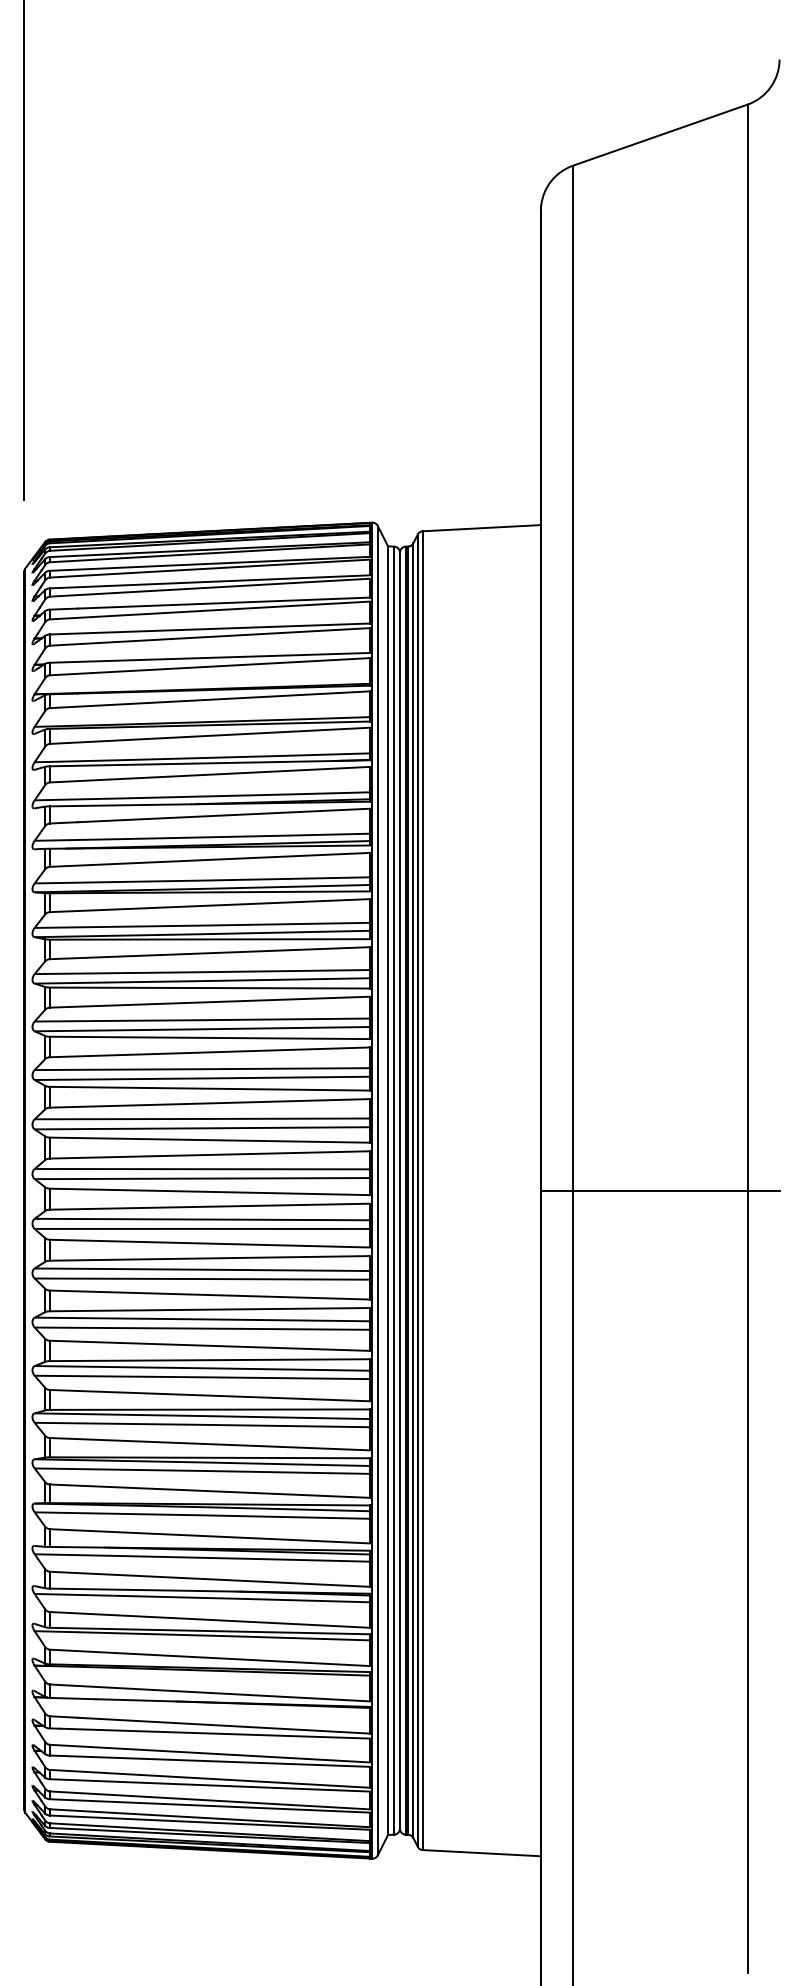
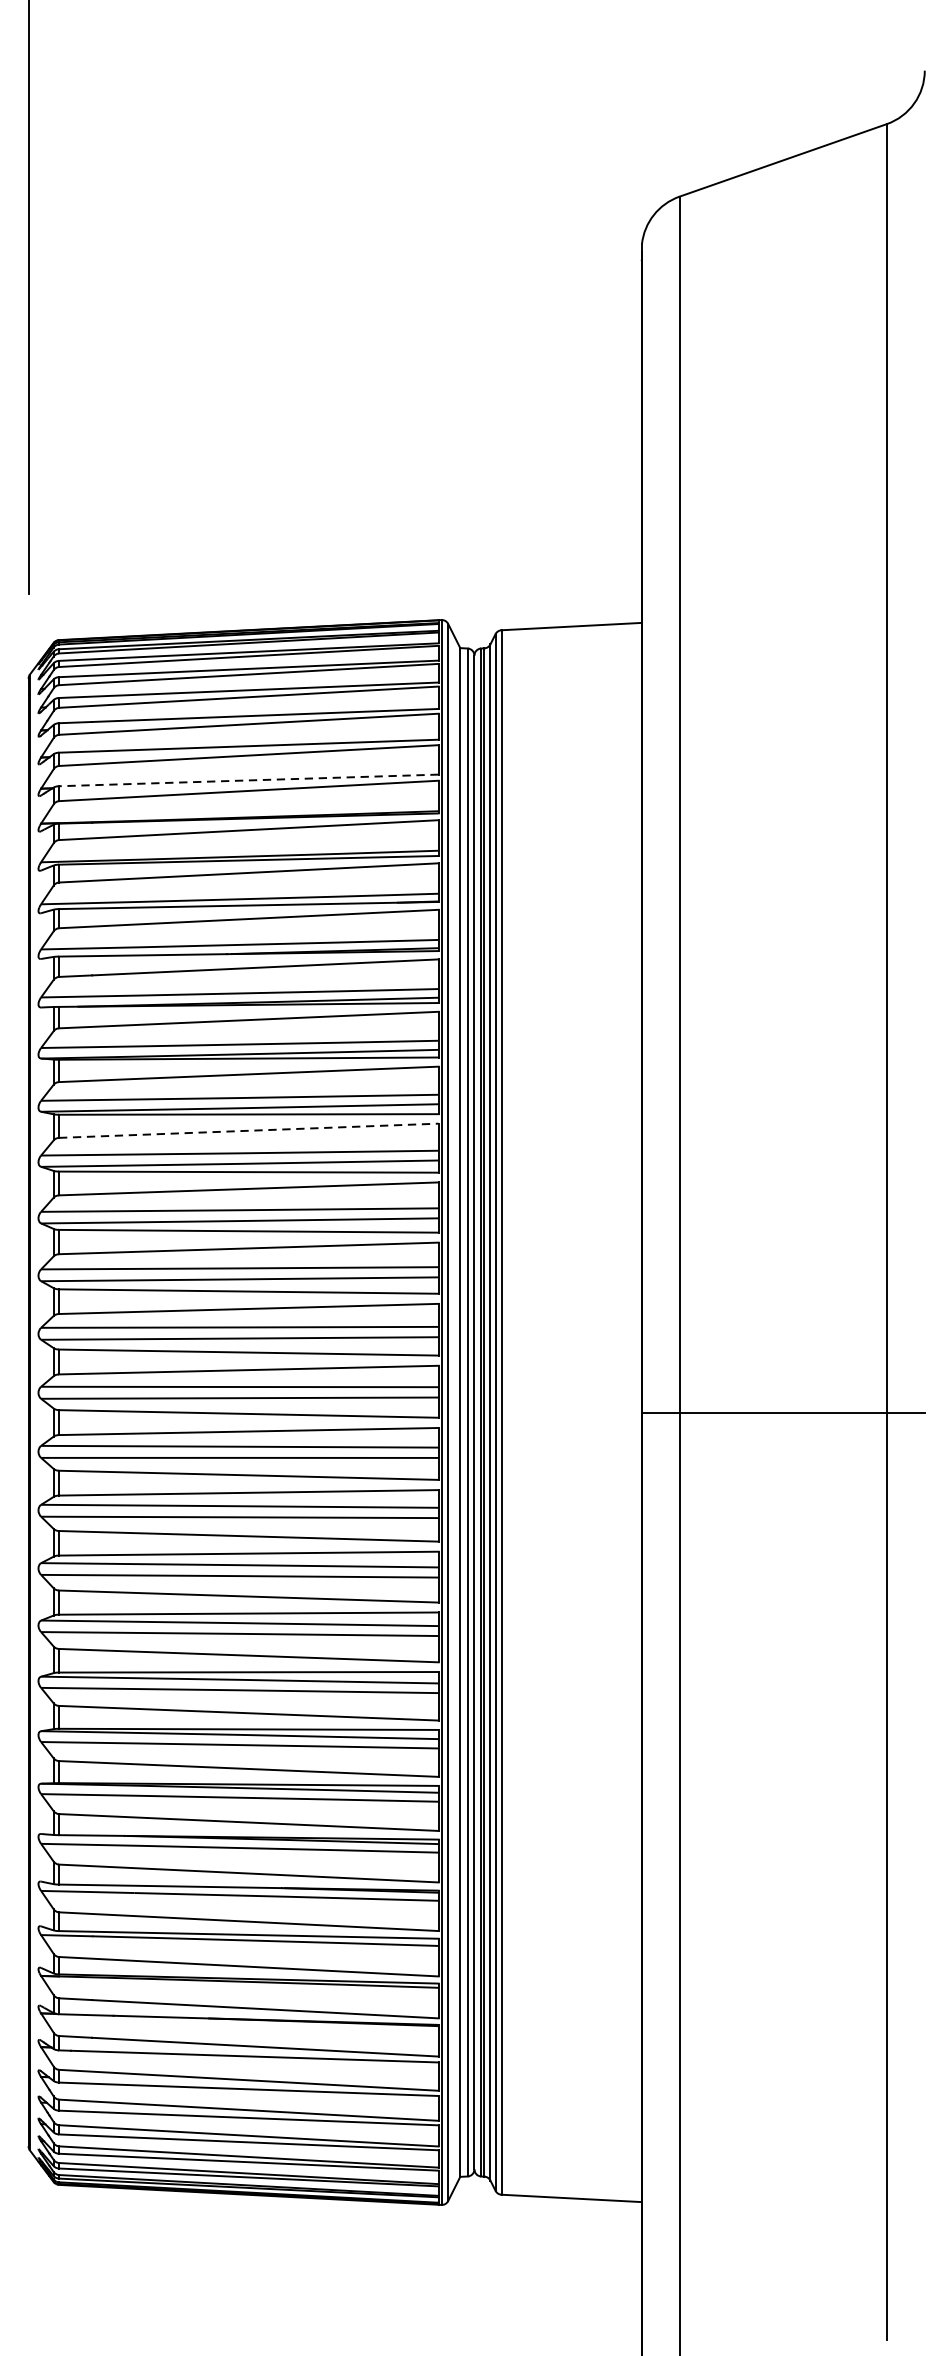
line: (209, 657) -> (248, 779), solid -> dashed
line: (210, 953) -> (249, 1131), solid -> dashed

